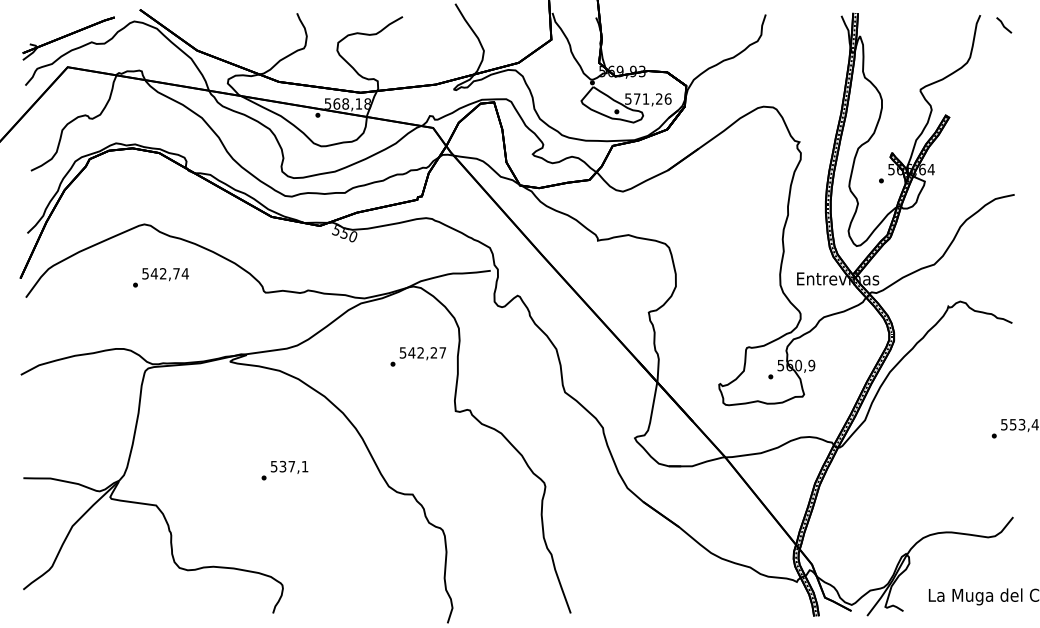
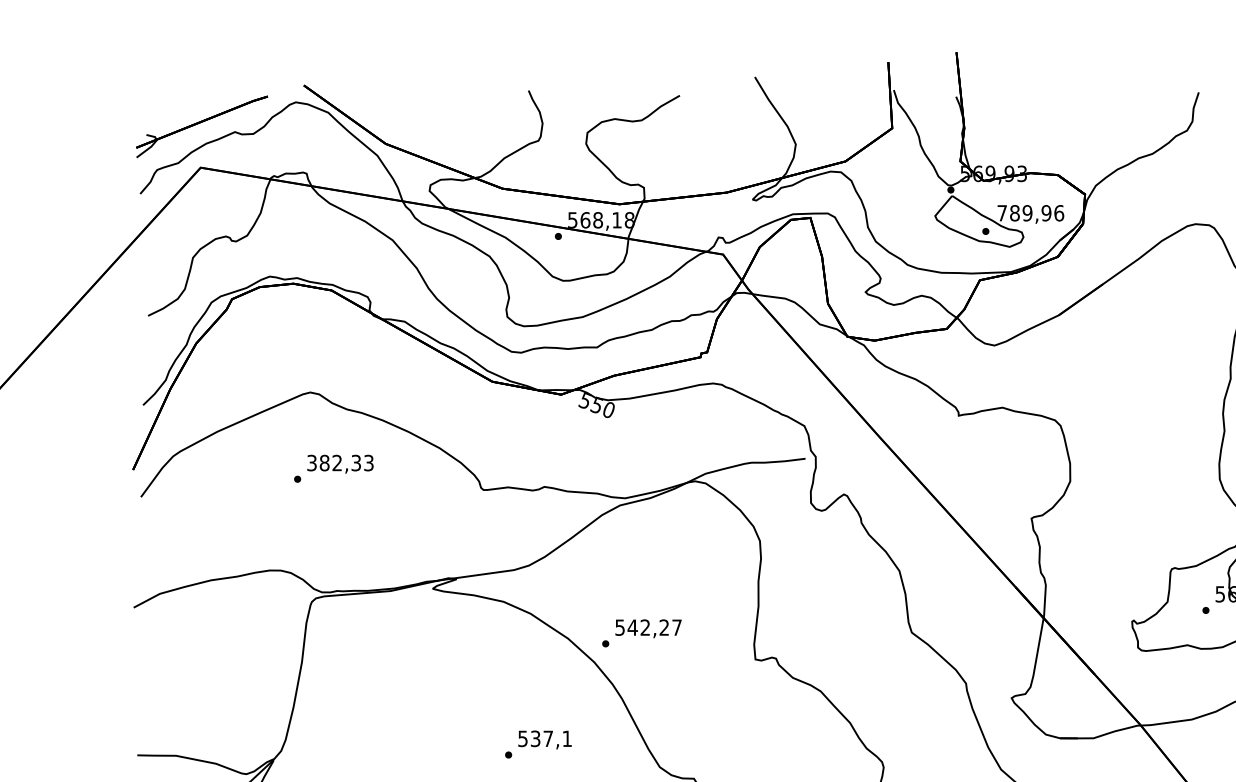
text: (643, 98) -> (1023, 212), 571,26 -> 789,96
text: (165, 273) -> (340, 462), 542,74 -> 382,33
text: (417, 356) -> (640, 632), moved
text: (284, 470) -> (537, 744), moved

